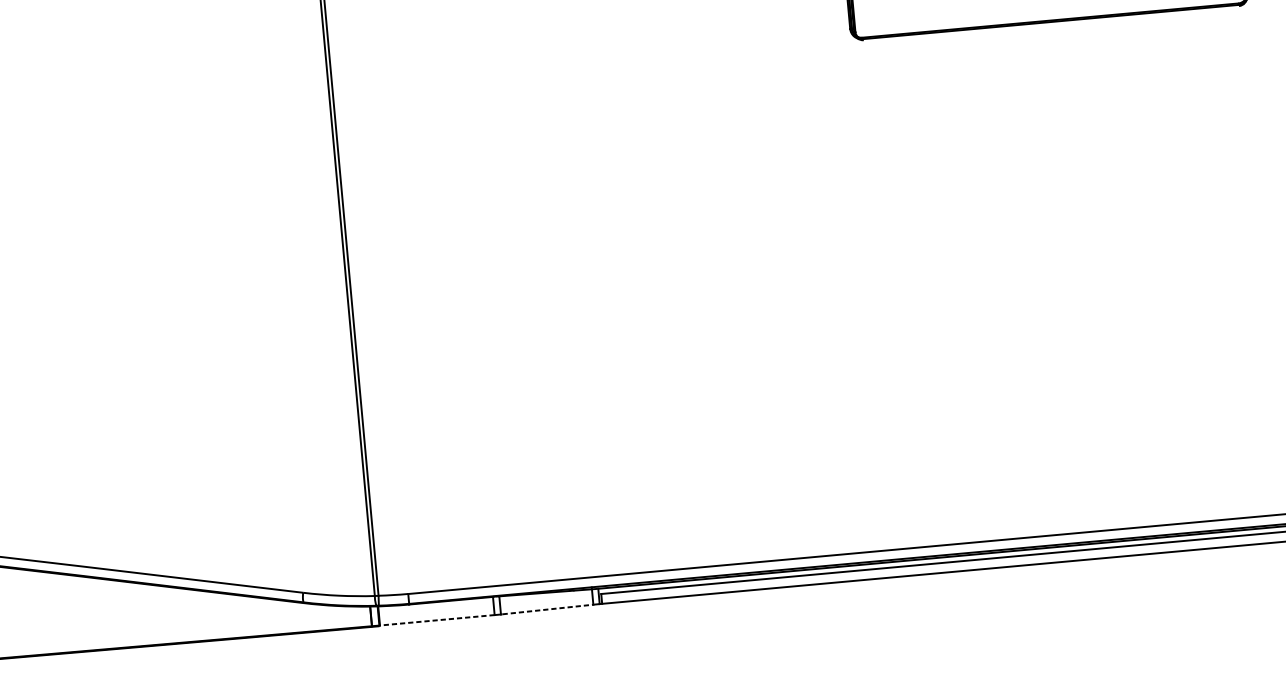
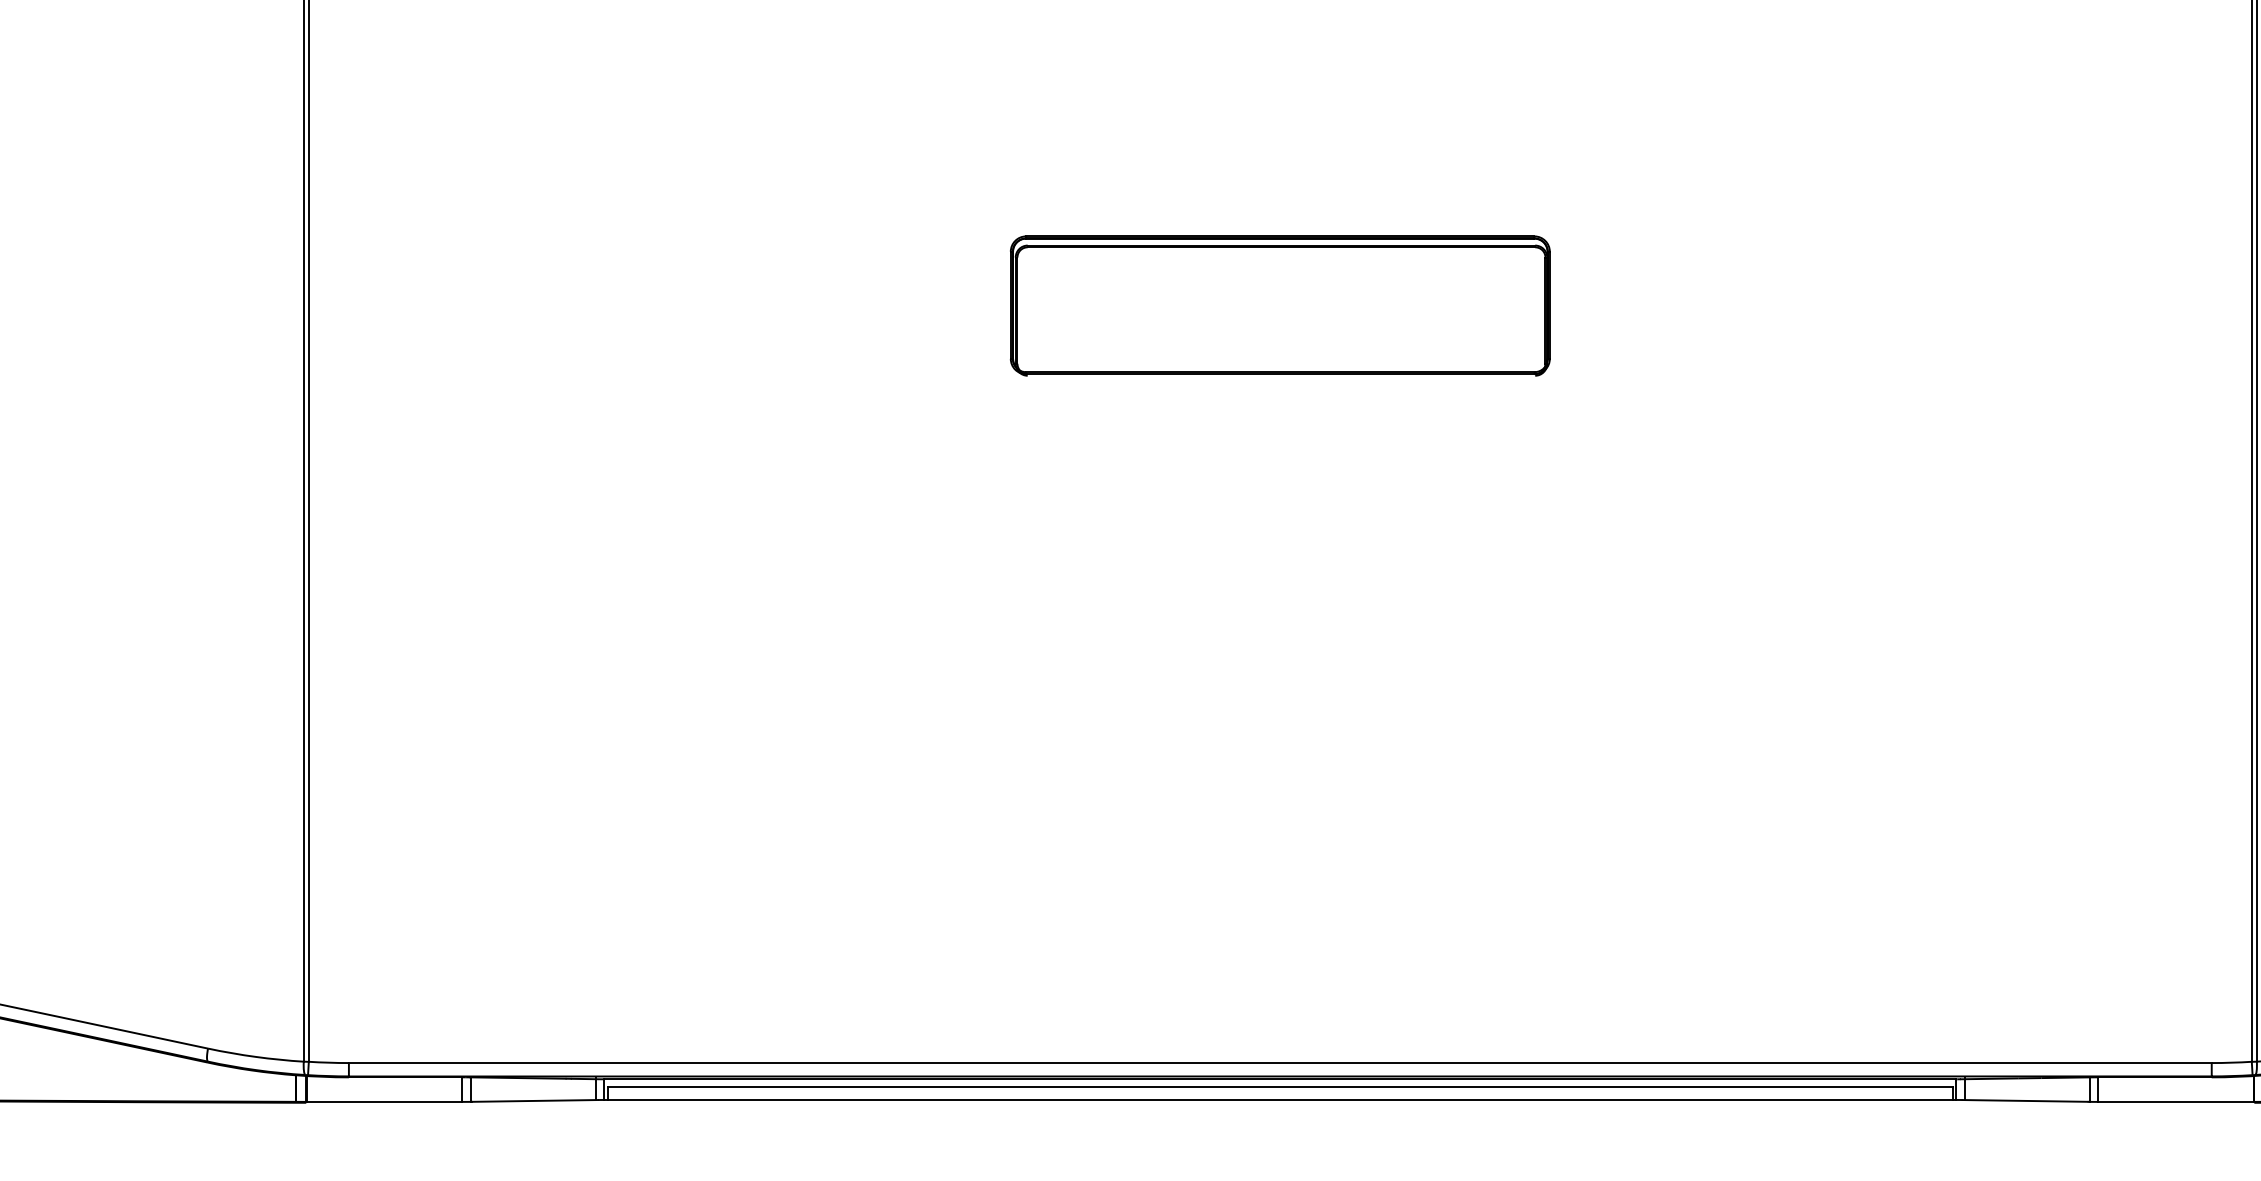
line: (548, 609) -> (535, 1100), dashed -> solid
line: (436, 620) -> (383, 1101), dashed -> solid

